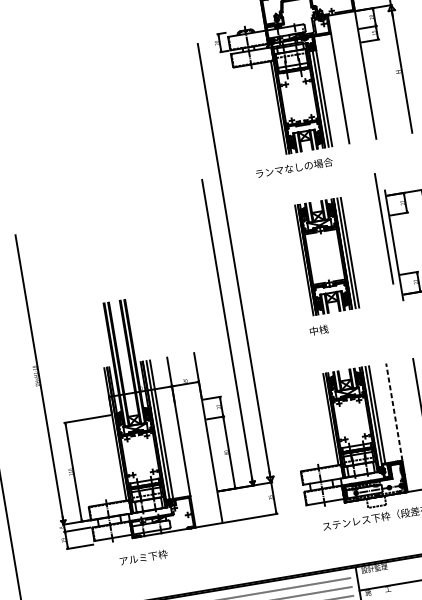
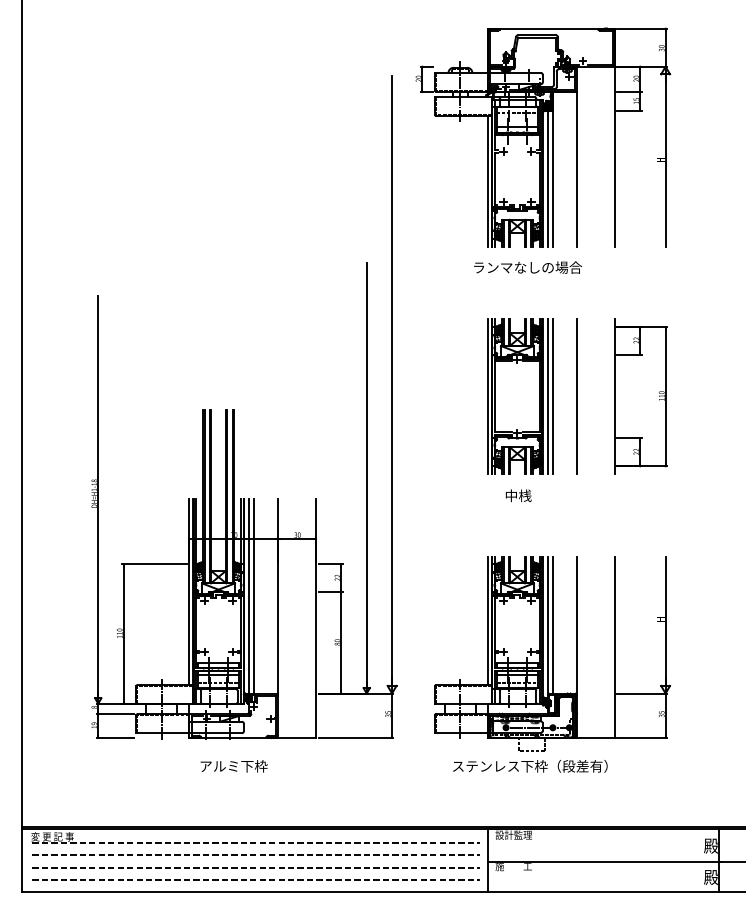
text: (294, 167) -> (527, 267), moved
line: (383, 228) -> (576, 396), moved
text: (318, 330) -> (518, 495), moved
line: (393, 411) -> (576, 624), dashed -> solid
text: (143, 557) -> (233, 766), moved

